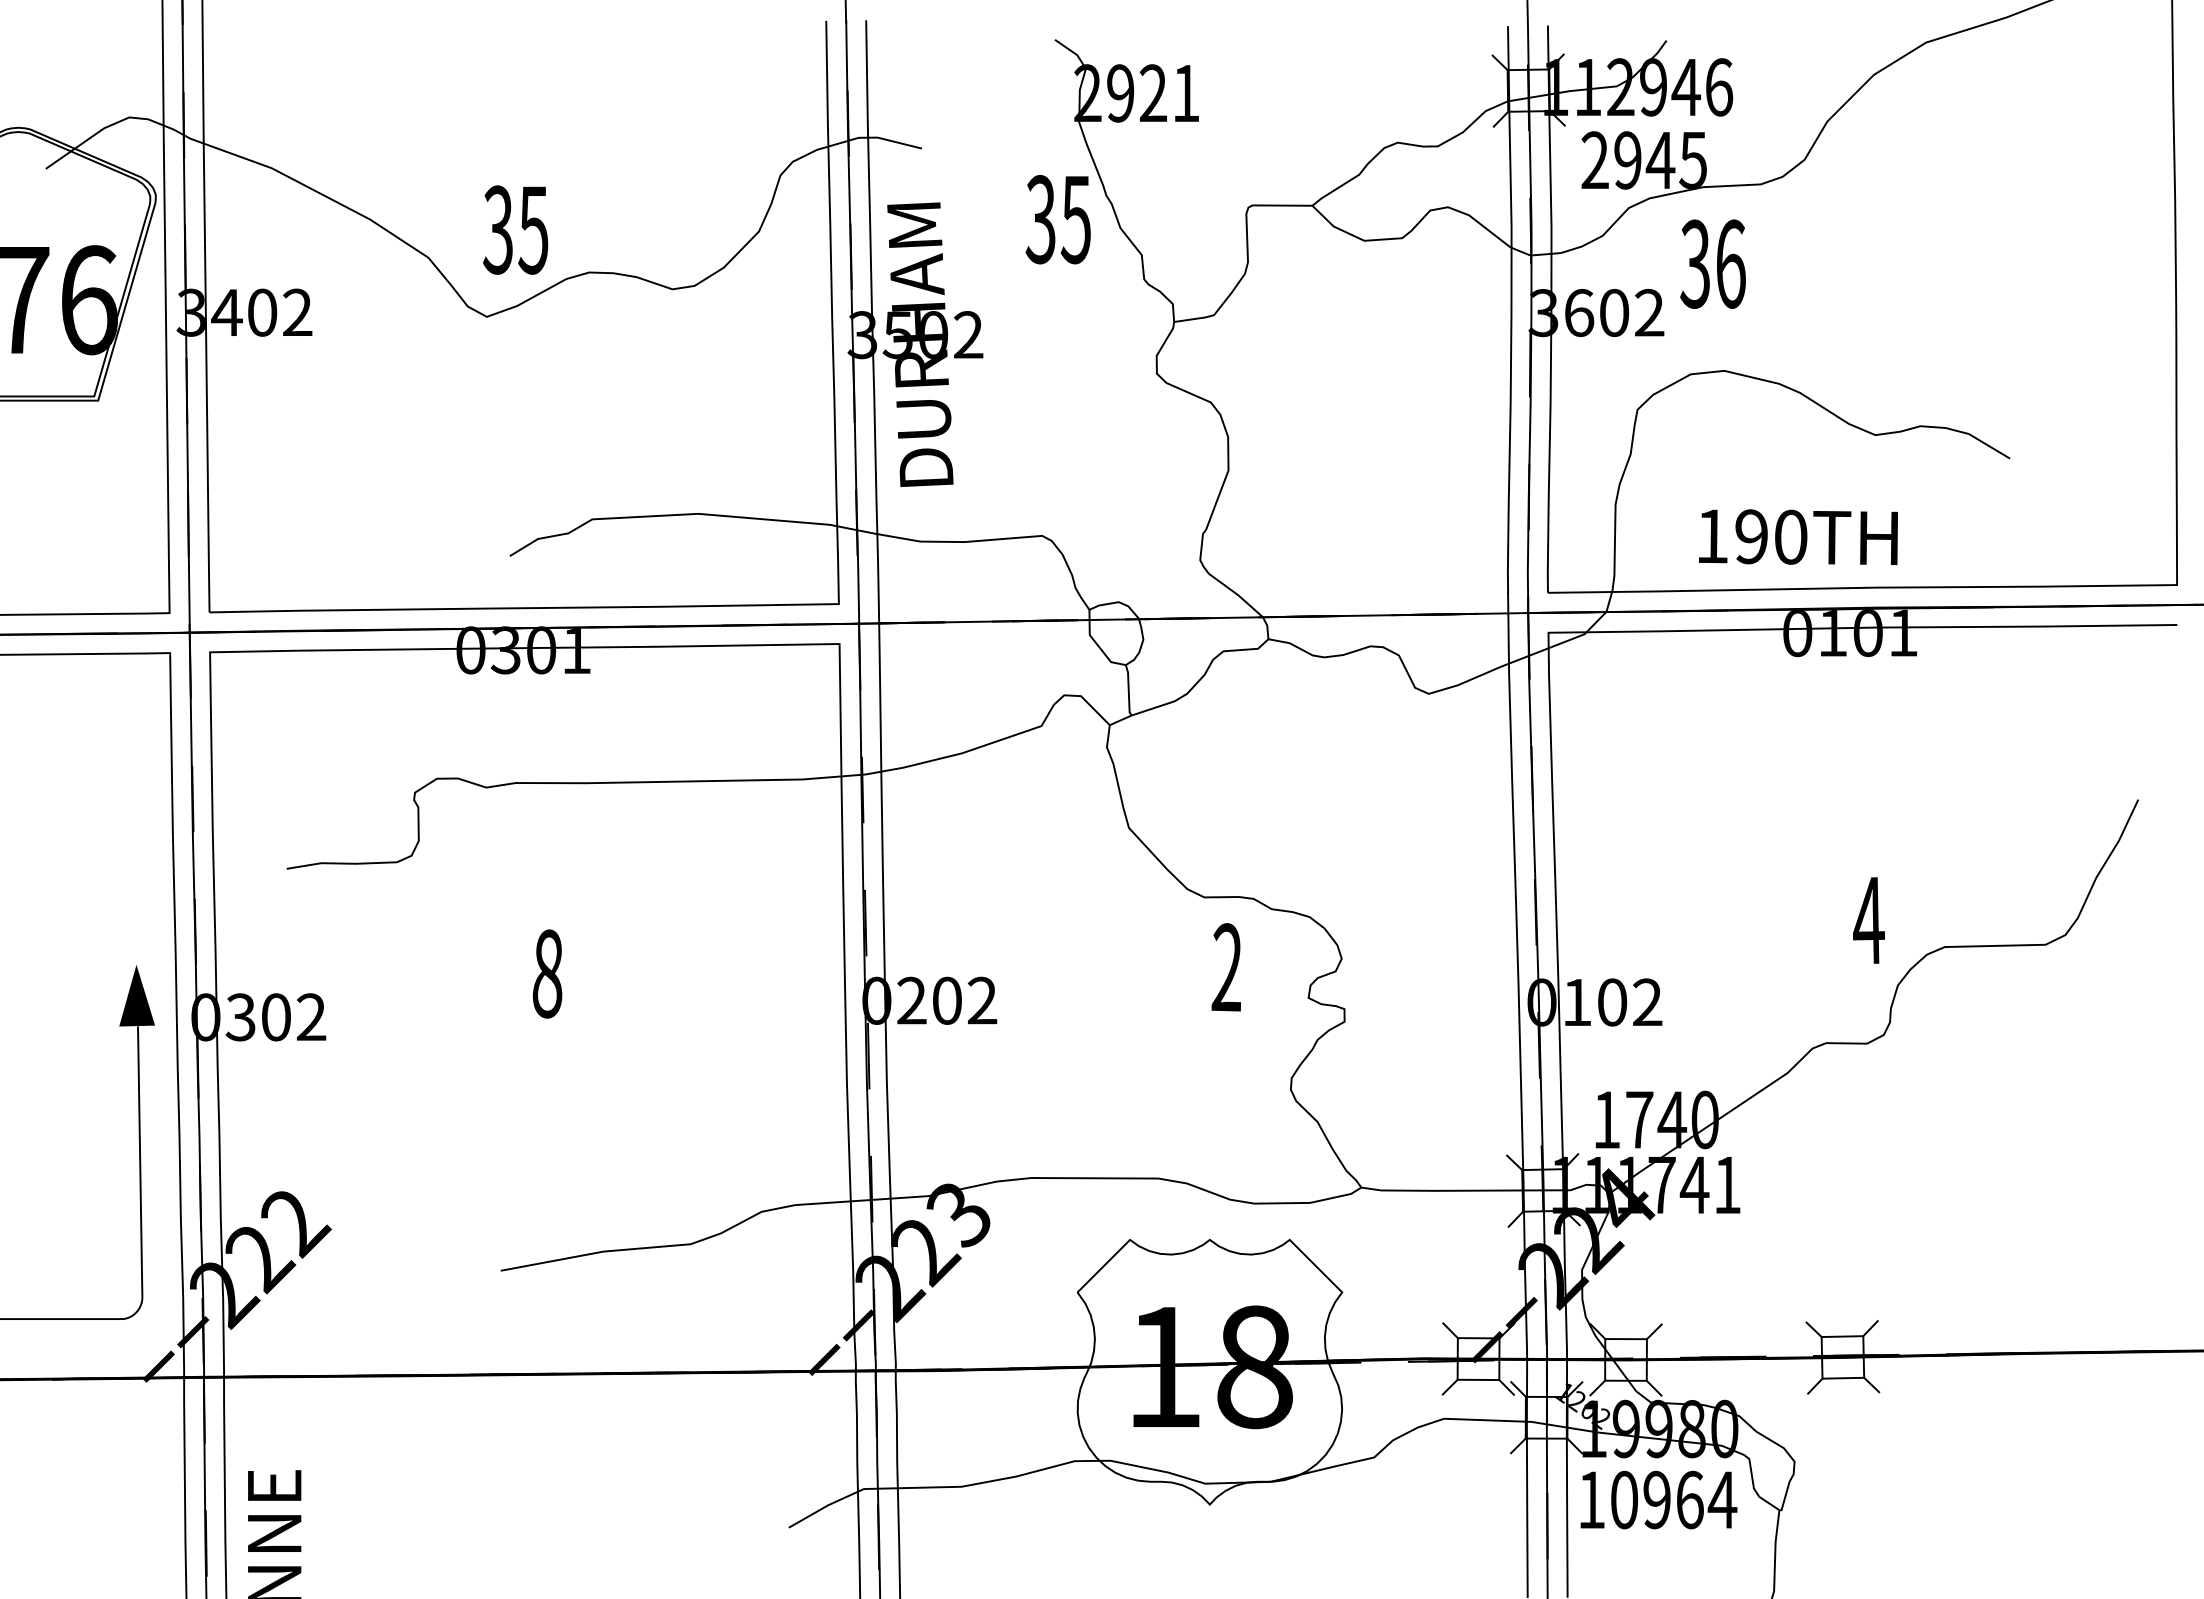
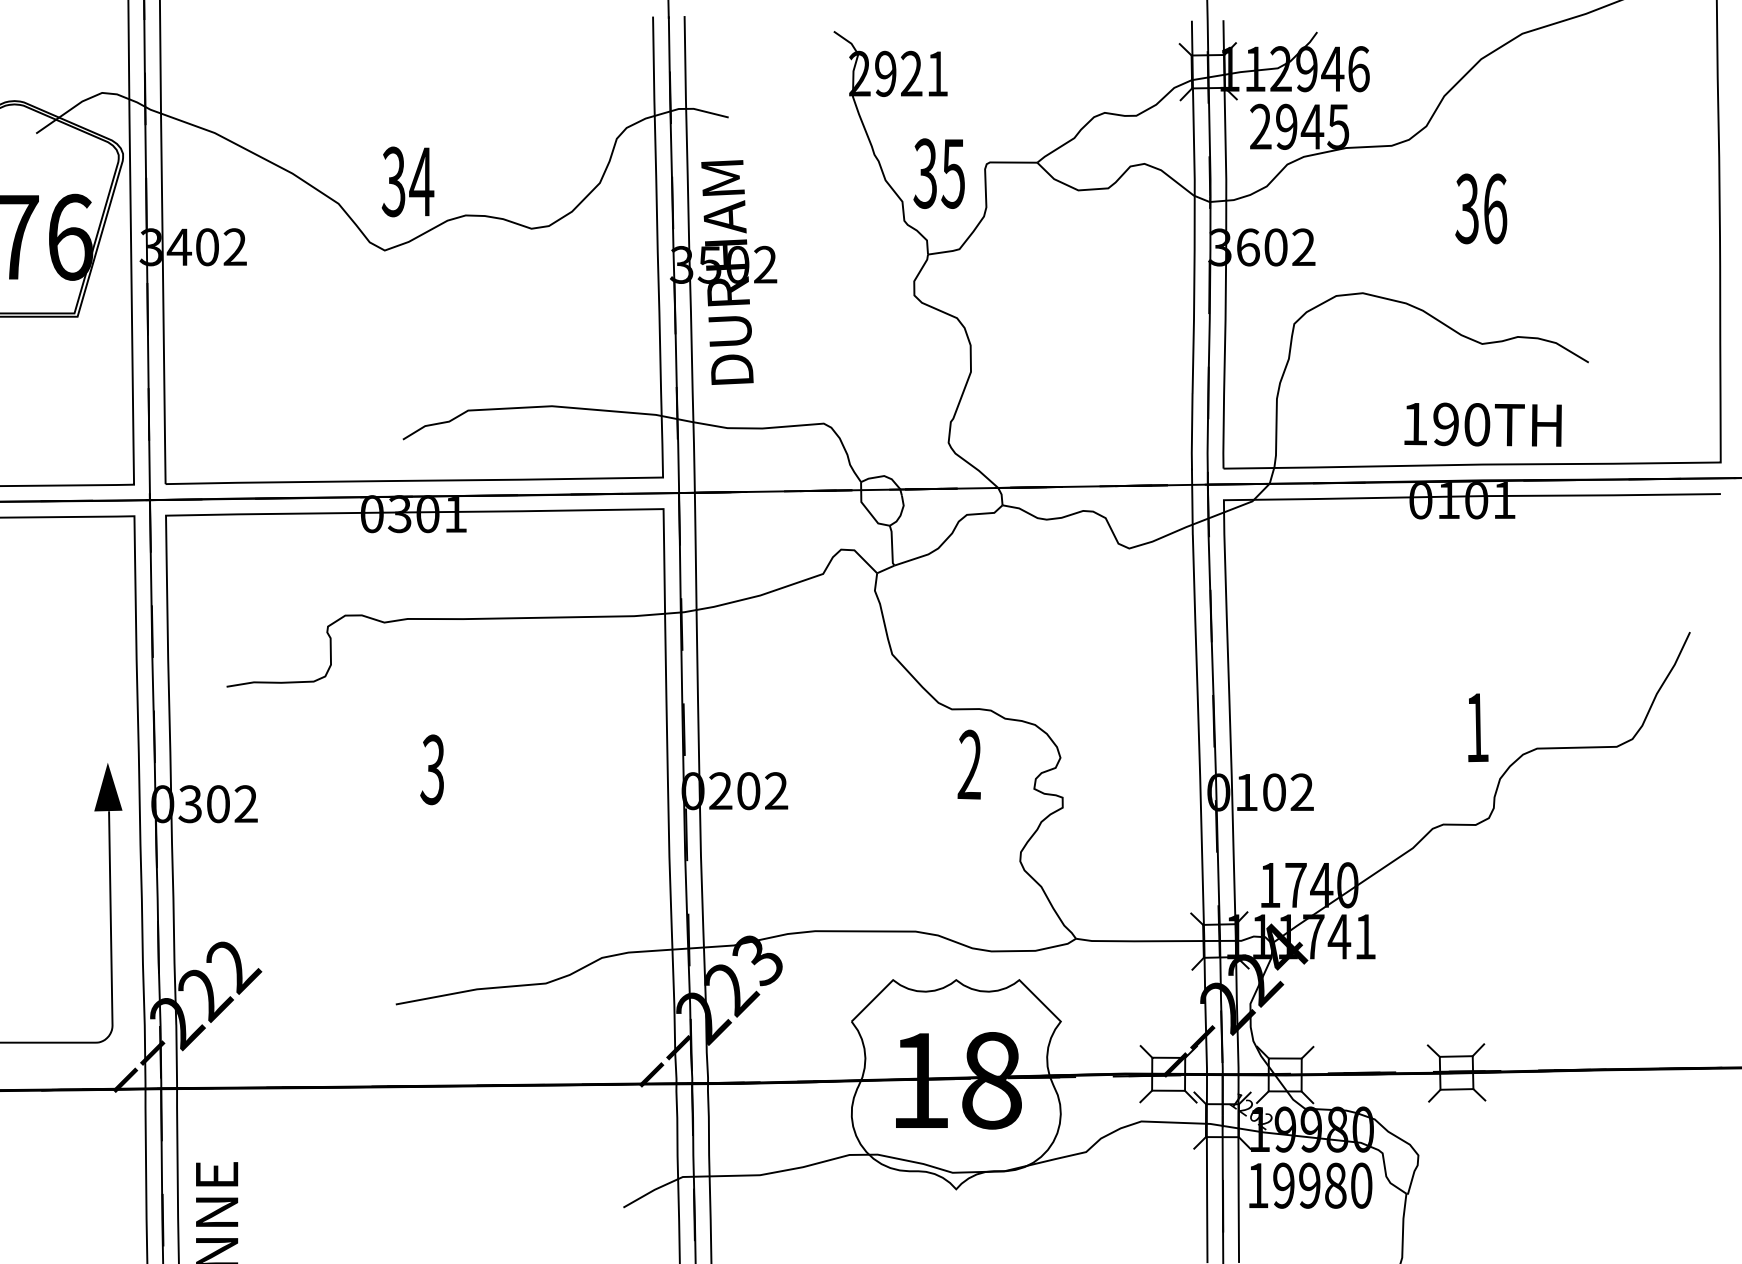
text: (1057, 219) -> (938, 173), moved
text: (533, 230) -> (421, 182), 35 -> 34
text: (1712, 263) -> (1480, 208), moved
text: (1798, 537) -> (1483, 424), moved
text: (1868, 920) -> (1476, 727), 4 -> 1
text: (546, 973) -> (431, 769), 8 -> 3
text: (1673, 1499) -> (1322, 1185), 10964 -> 19980

